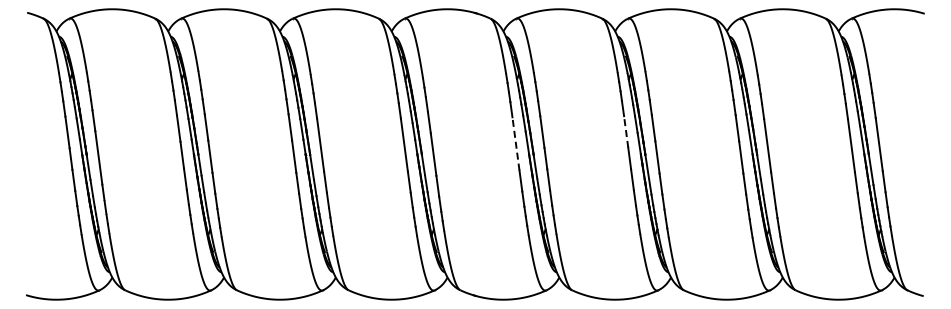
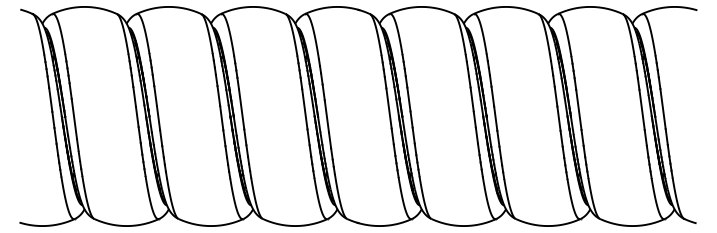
line: (626, 132) -> (472, 99), dashed -> solid
line: (515, 143) -> (388, 108), dashed -> solid

